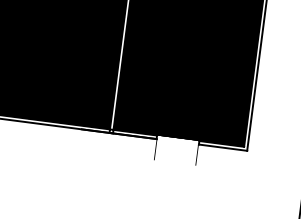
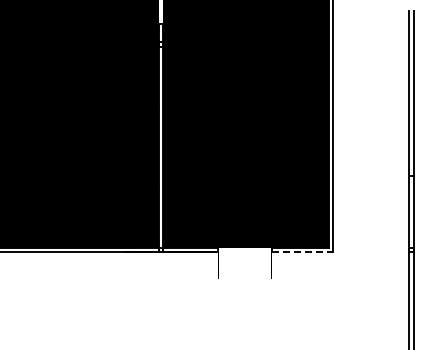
line: (223, 147) -> (302, 252), solid -> dashed

